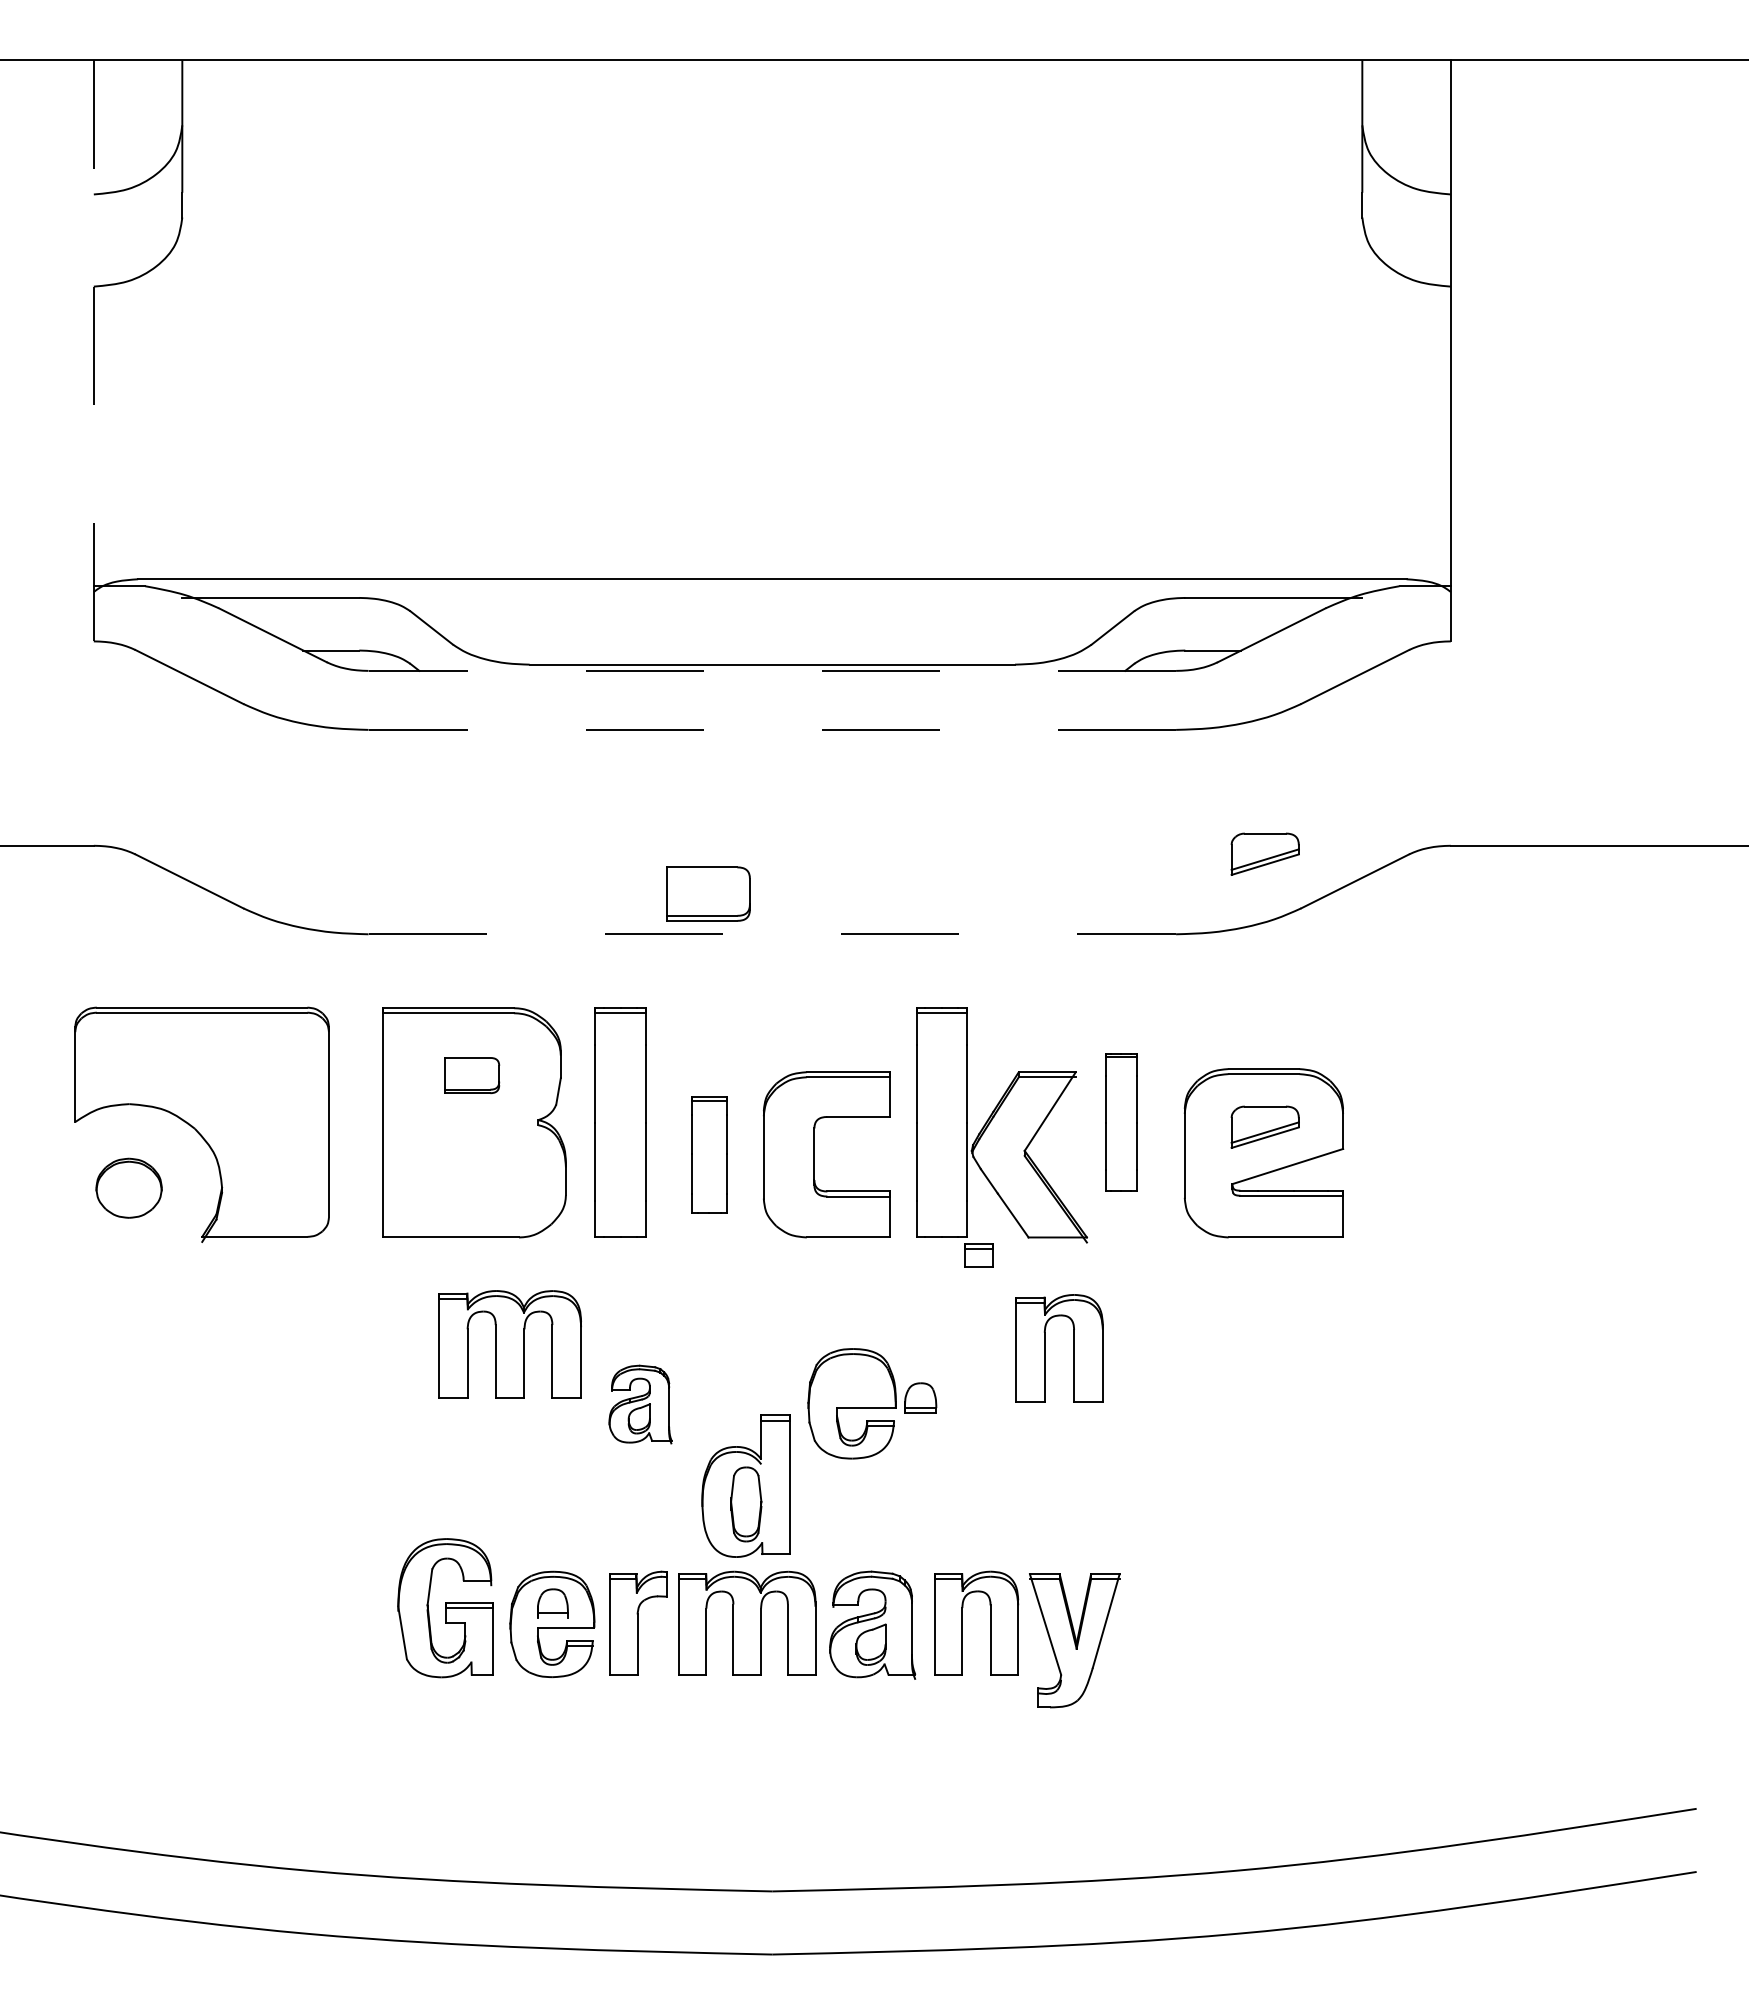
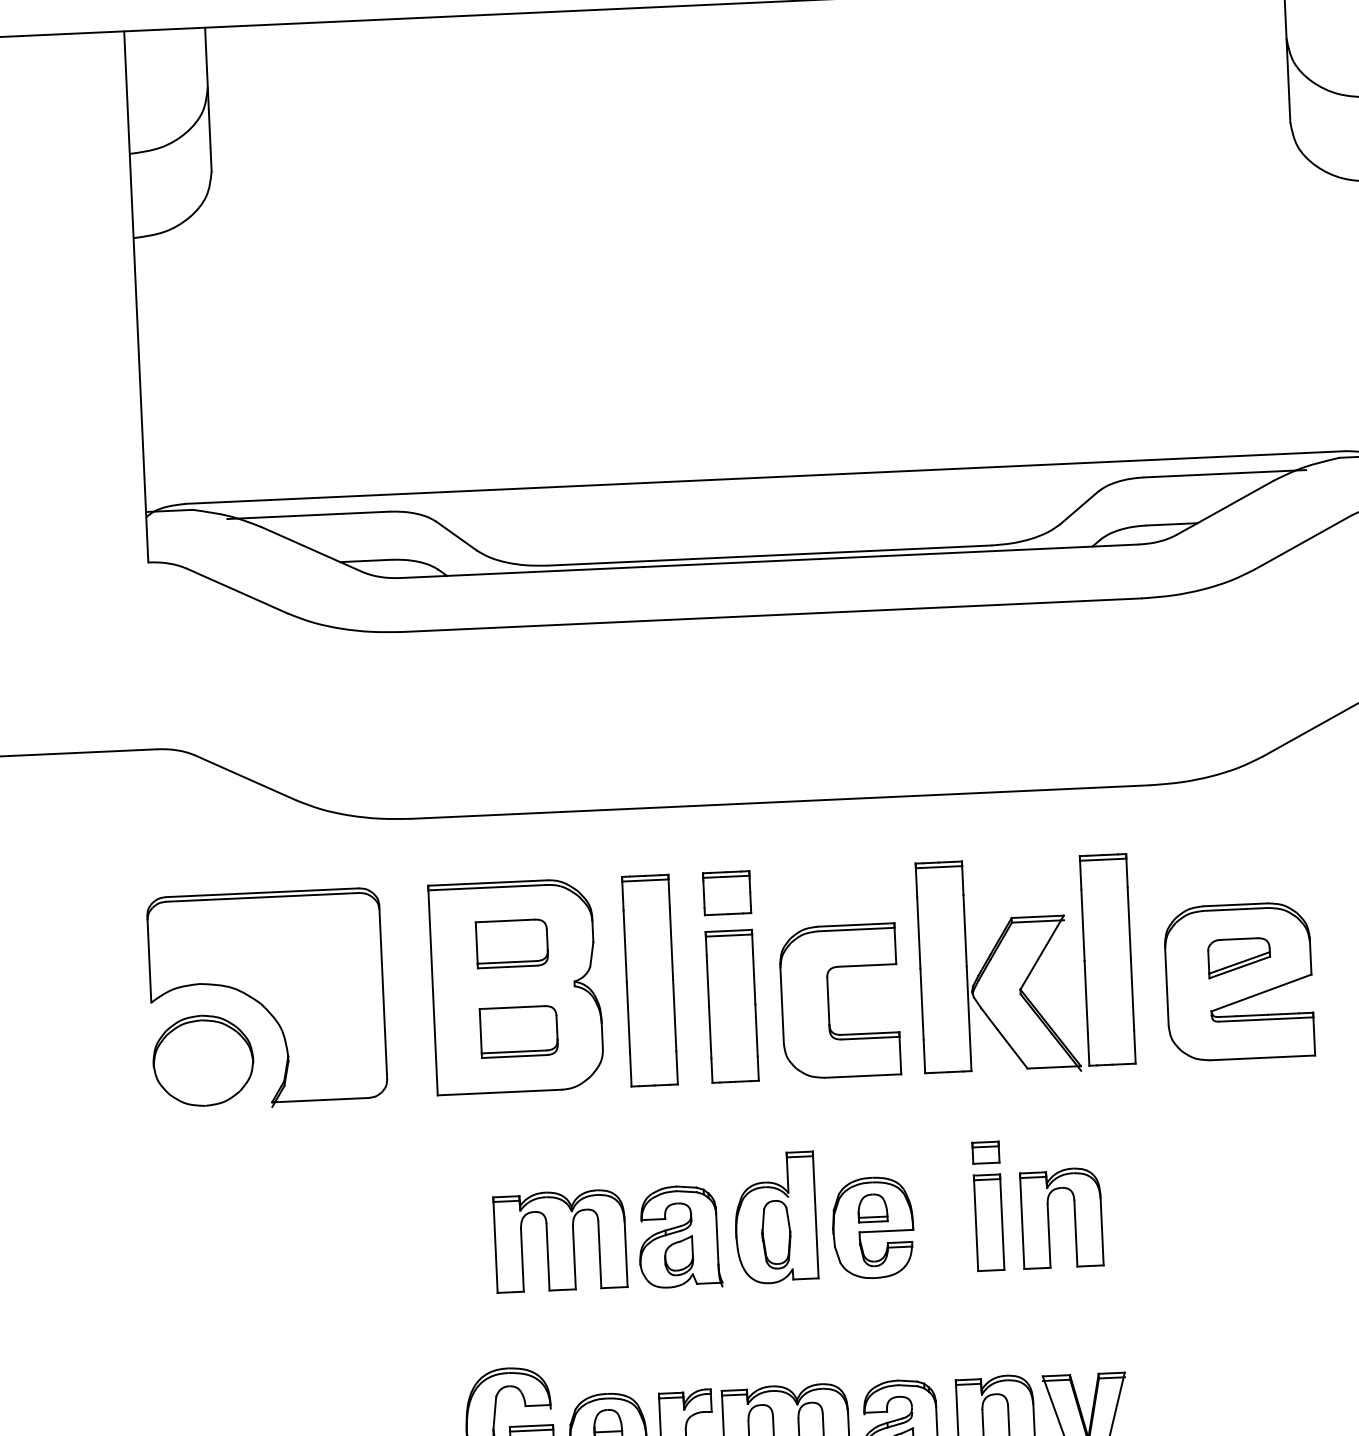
line: (93, 350) -> (135, 296), dashed -> solid
line: (772, 670) -> (769, 560), dashed -> solid
line: (772, 729) -> (772, 614), dashed -> solid
part: (1264, 853) -> (1227, 707), removed
part: (708, 893) -> (519, 1031), moved
line: (772, 934) -> (780, 802), dashed -> solid
part: (709, 1030) -> (727, 892), added
part: (472, 1075) -> (512, 943), size x1.43
part: (1121, 1122) -> (1107, 959), size x1.67
part: (709, 1154) -> (732, 1005), size x1.43
part: (128, 1188) -> (202, 1061), size x1.67
part: (978, 1255) -> (985, 1152), moved
part: (509, 1344) -> (559, 1240), moved
part: (1045, 1348) -> (1048, 1218), moved
part: (920, 1397) -> (872, 1207), moved
part: (978, 1403) -> (988, 1222), added
part: (640, 1404) -> (679, 1237), size x1.43
part: (745, 1485) -> (775, 1217), moved

